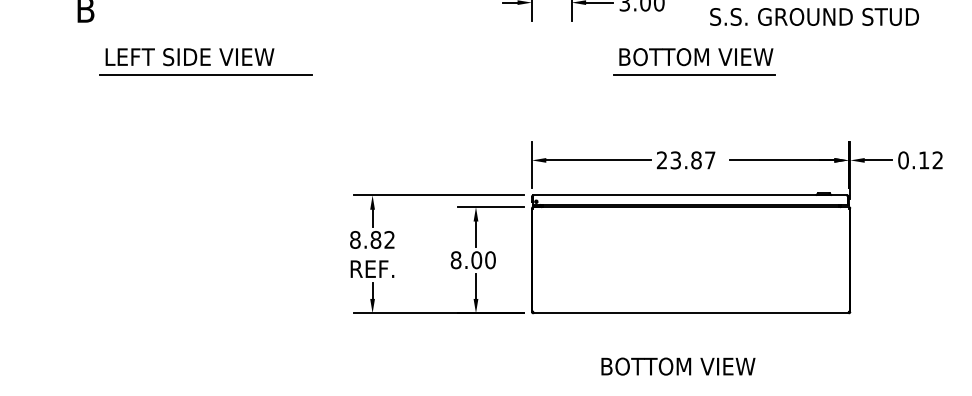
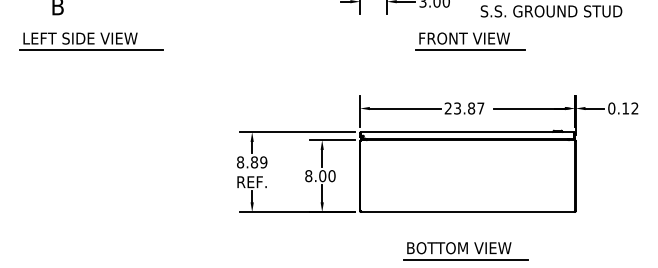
text: (696, 56) -> (471, 38), BOTTOM VIEW -> FRONT VIEW
part: (206, 61) -> (91, 41), moved
text: (389, 240) -> (263, 162), 8.82 -> 8.89
line: (687, 384) -> (465, 260), added

